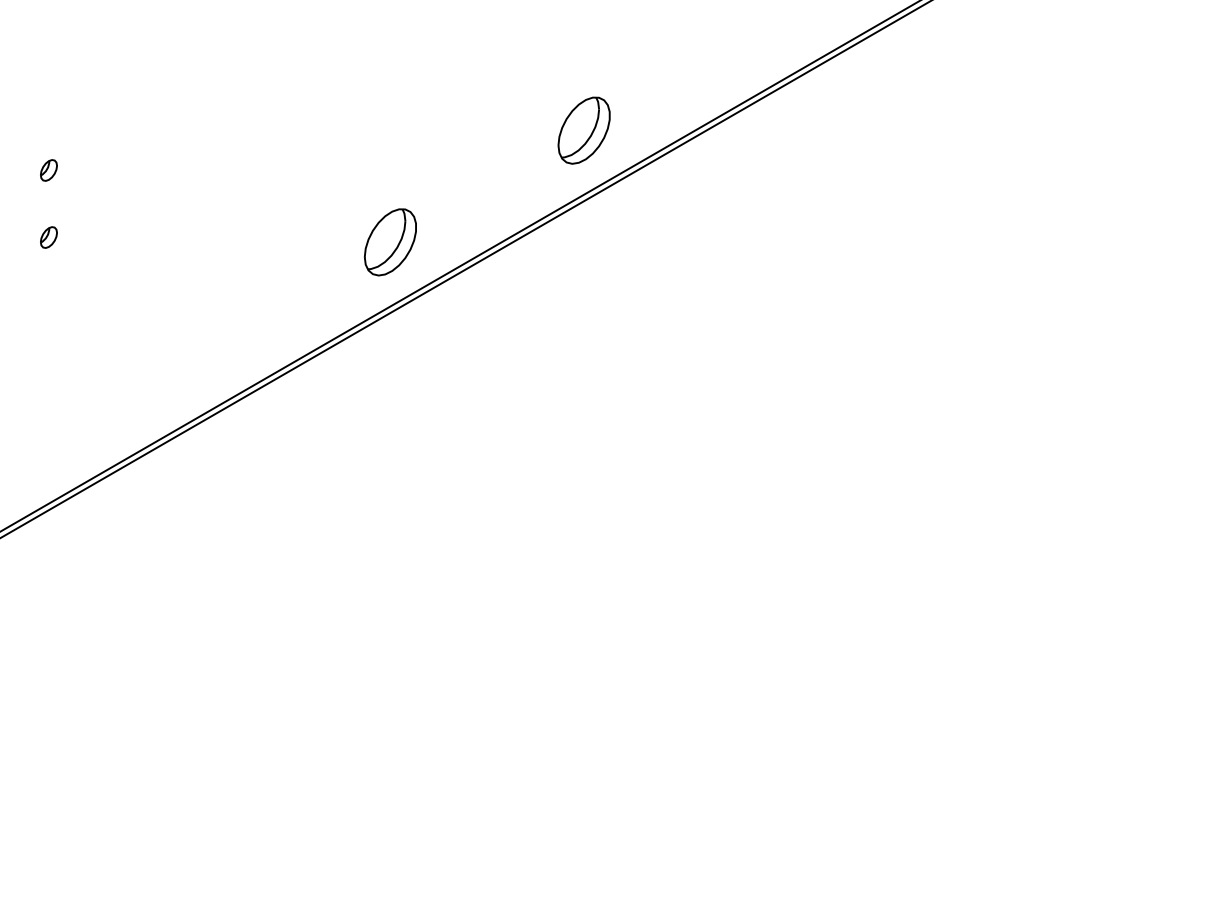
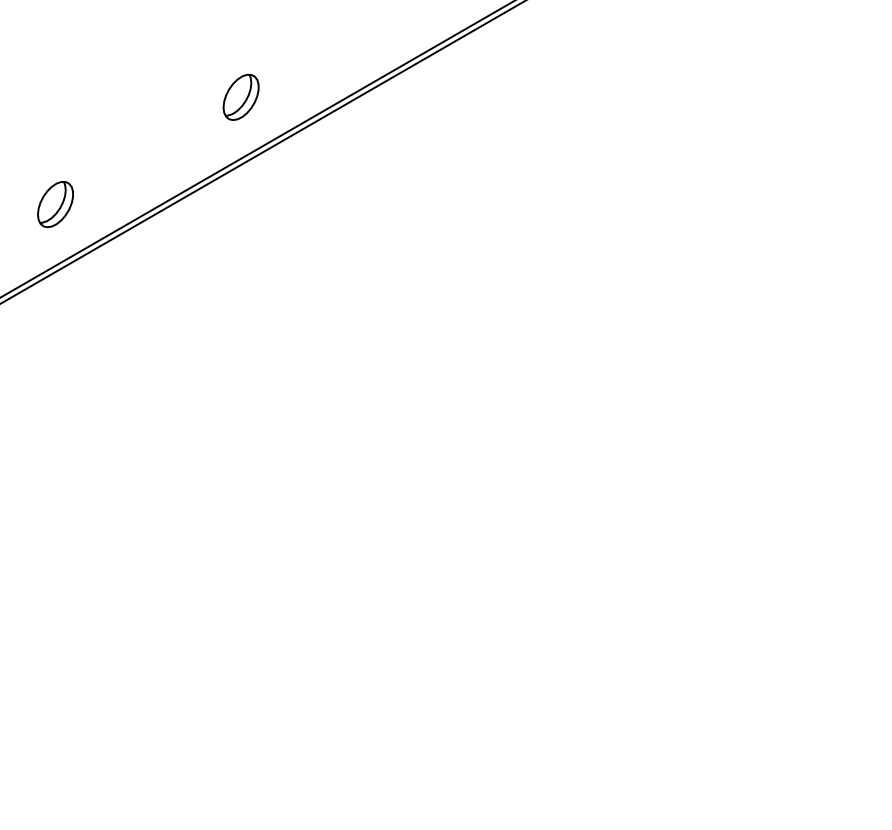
part: (583, 130) -> (240, 97), size x0.71
part: (390, 242) -> (55, 204), size x0.71

